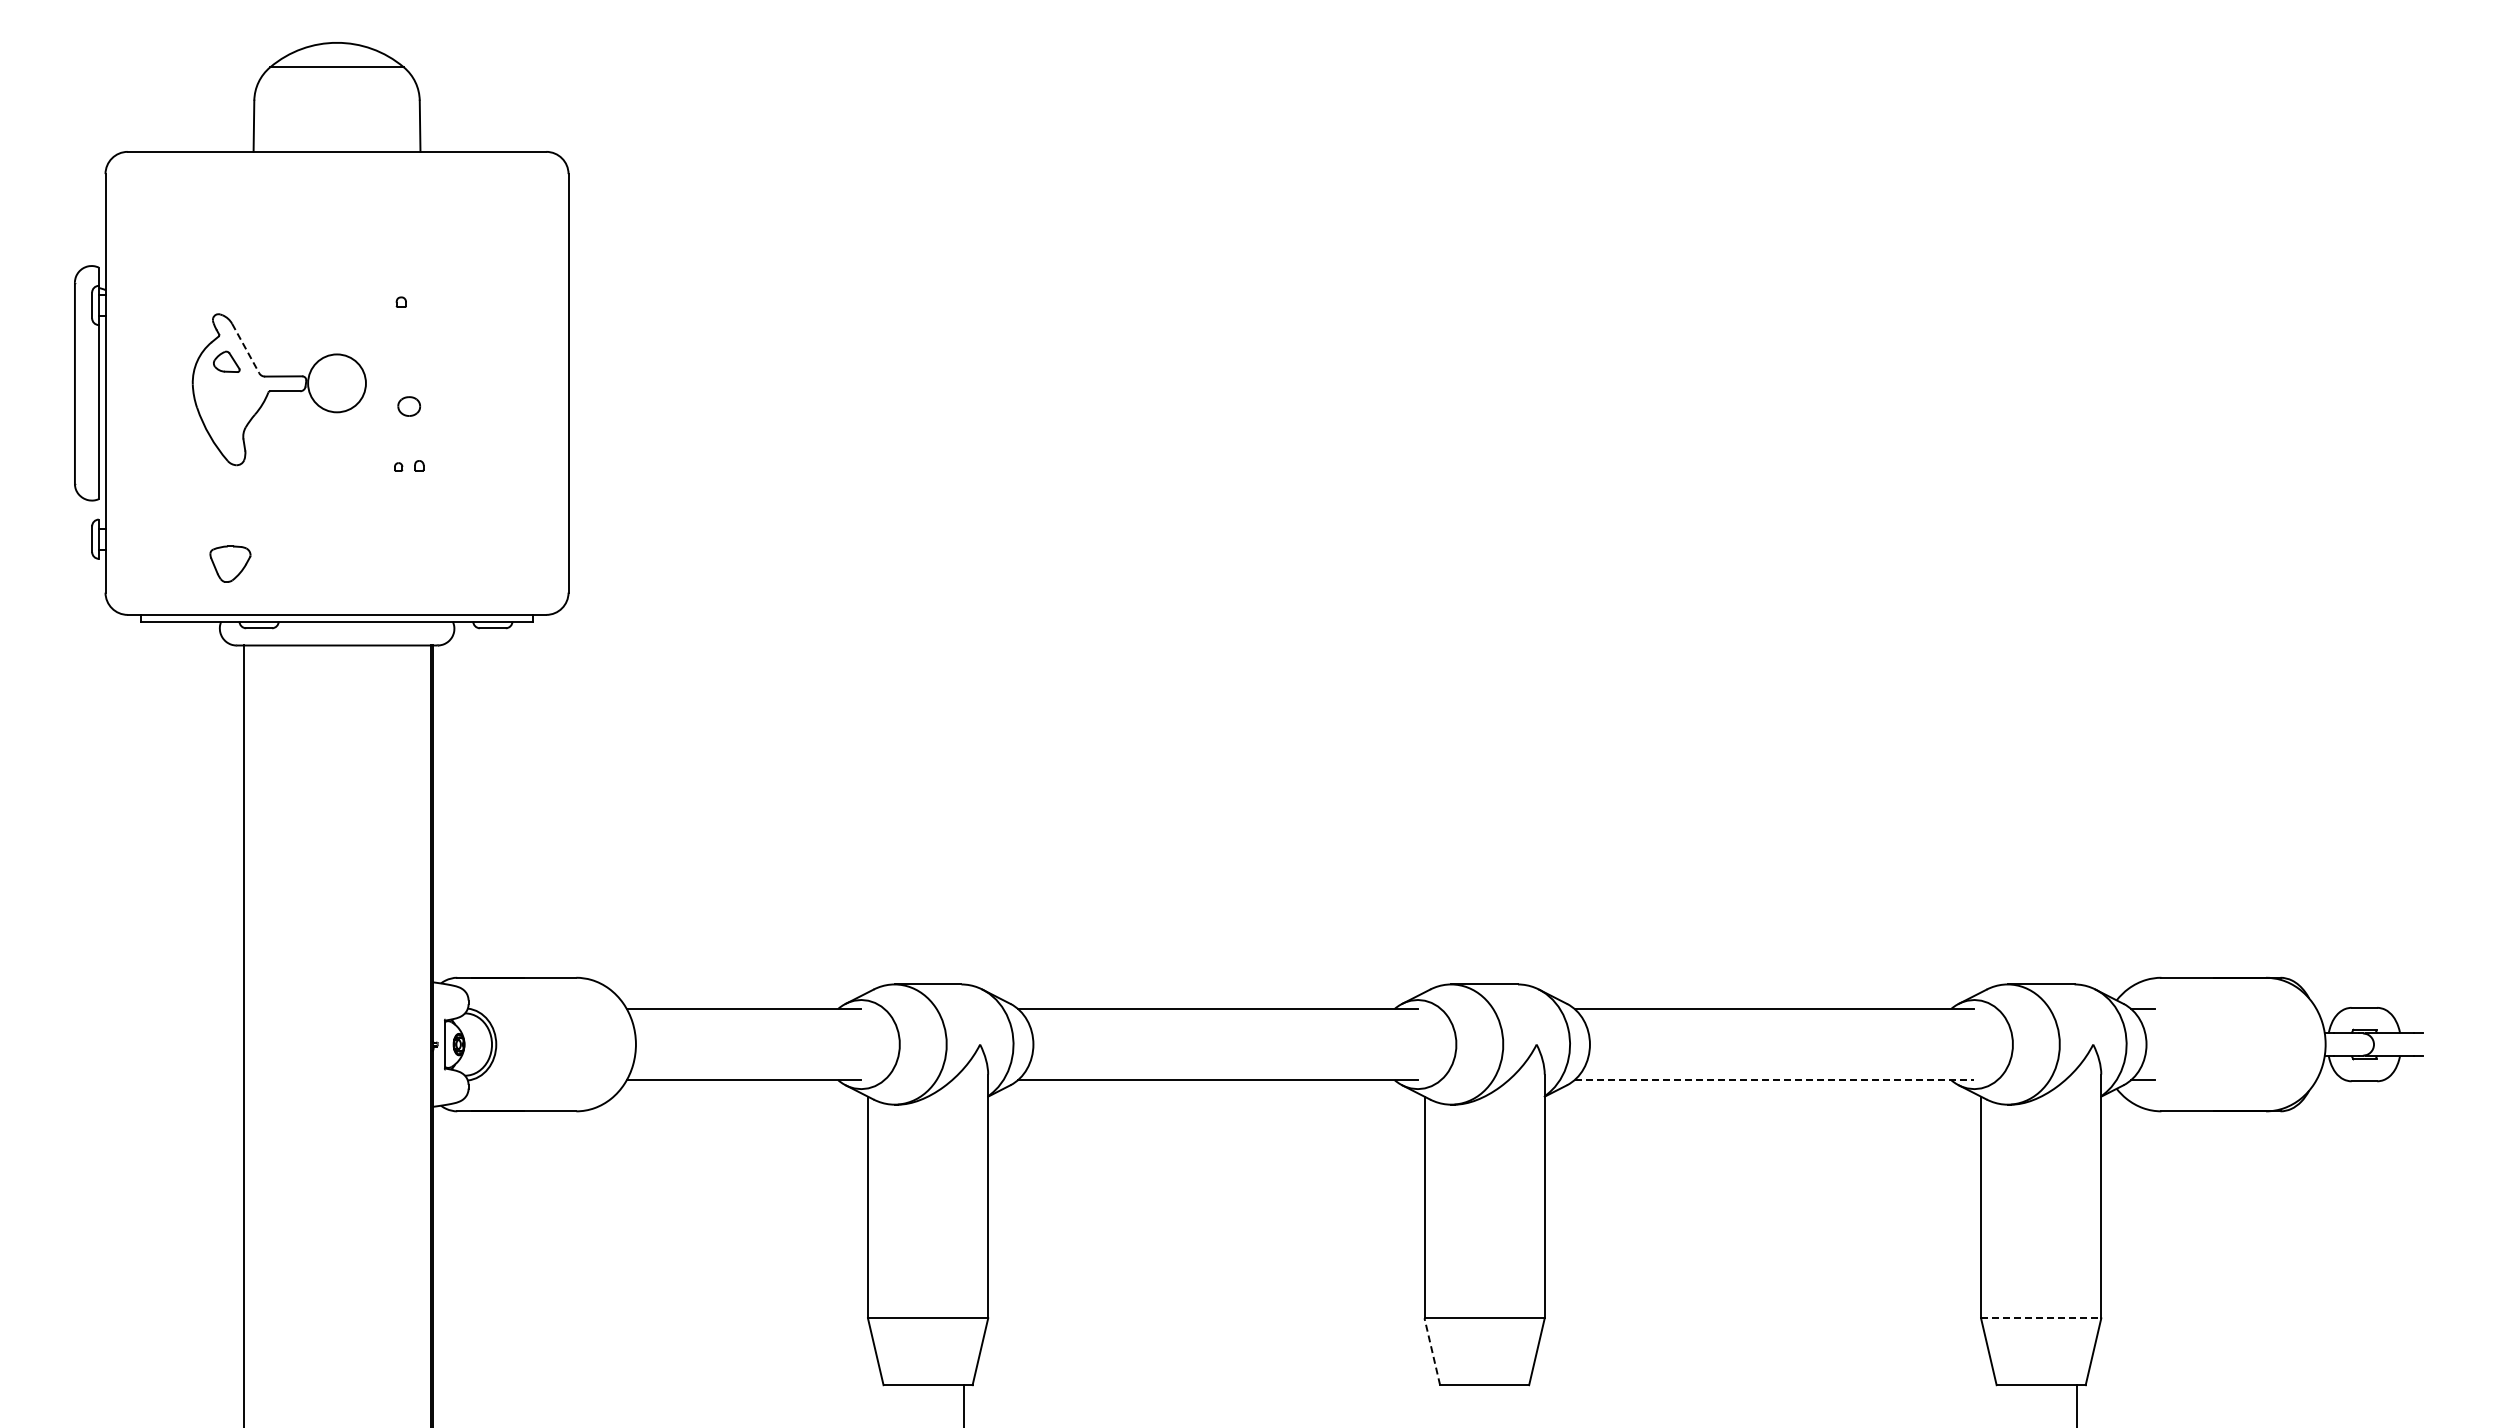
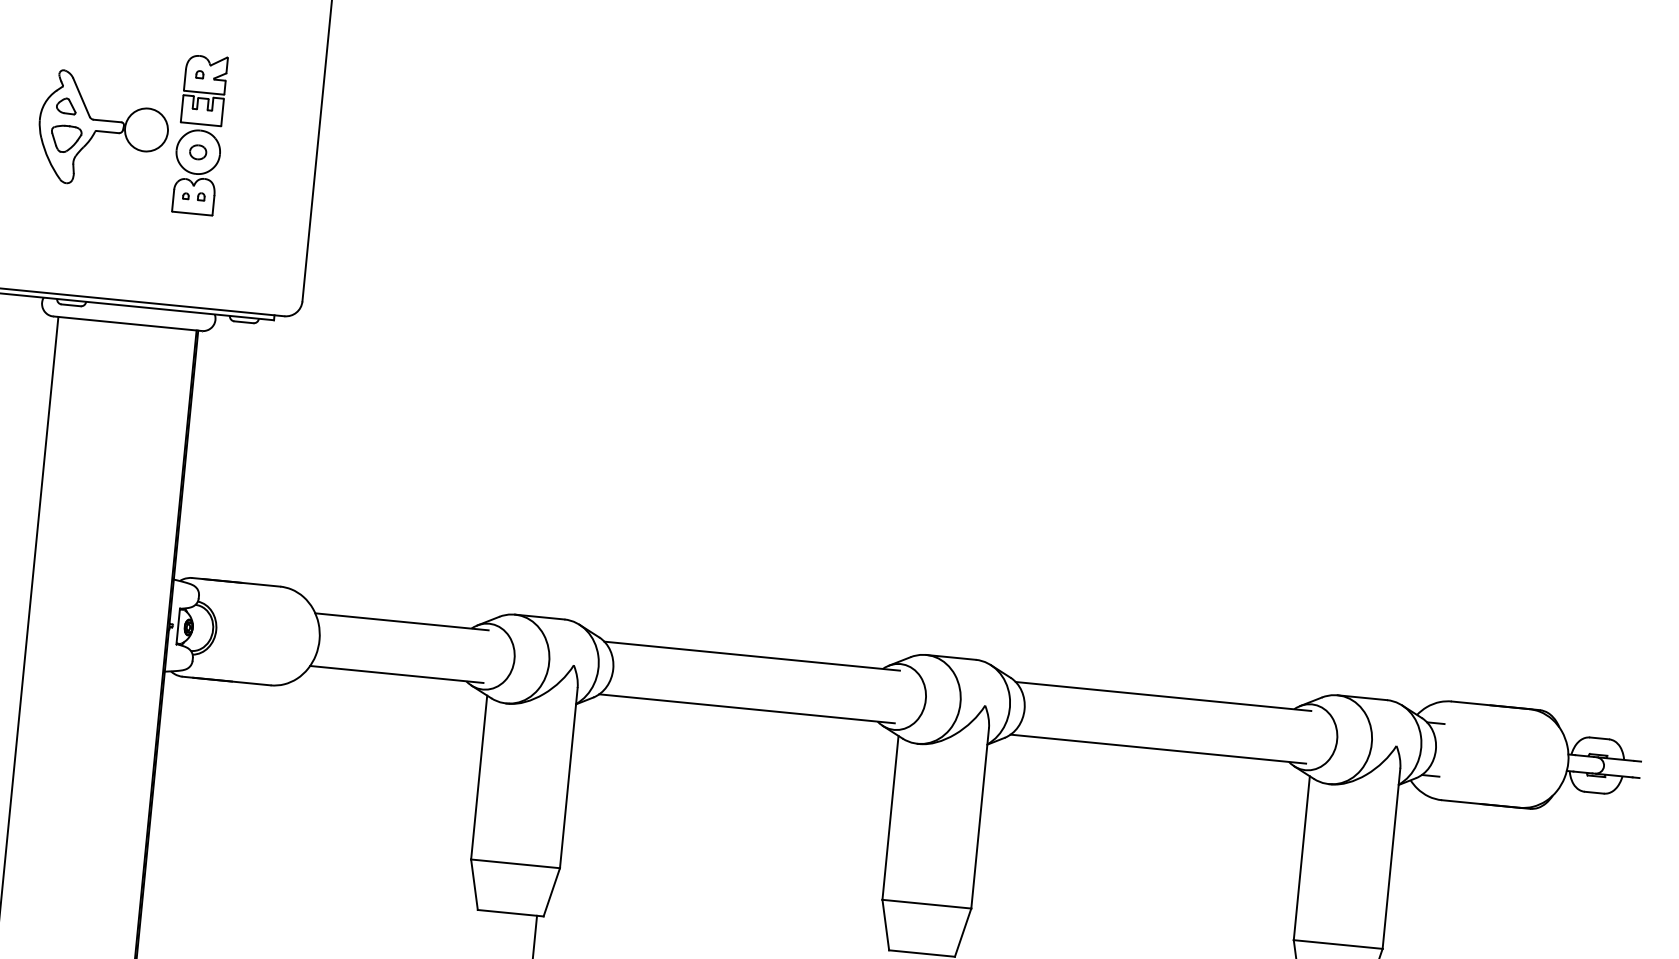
line: (245, 348) -> (81, 97), dashed -> solid
part: (409, 382) -> (200, 134), added
part: (230, 563) -> (66, 138), moved
line: (1774, 1080) -> (1158, 749), dashed -> solid
line: (2041, 1318) -> (1338, 944), dashed -> solid
line: (1432, 1351) -> (885, 924), dashed -> solid

